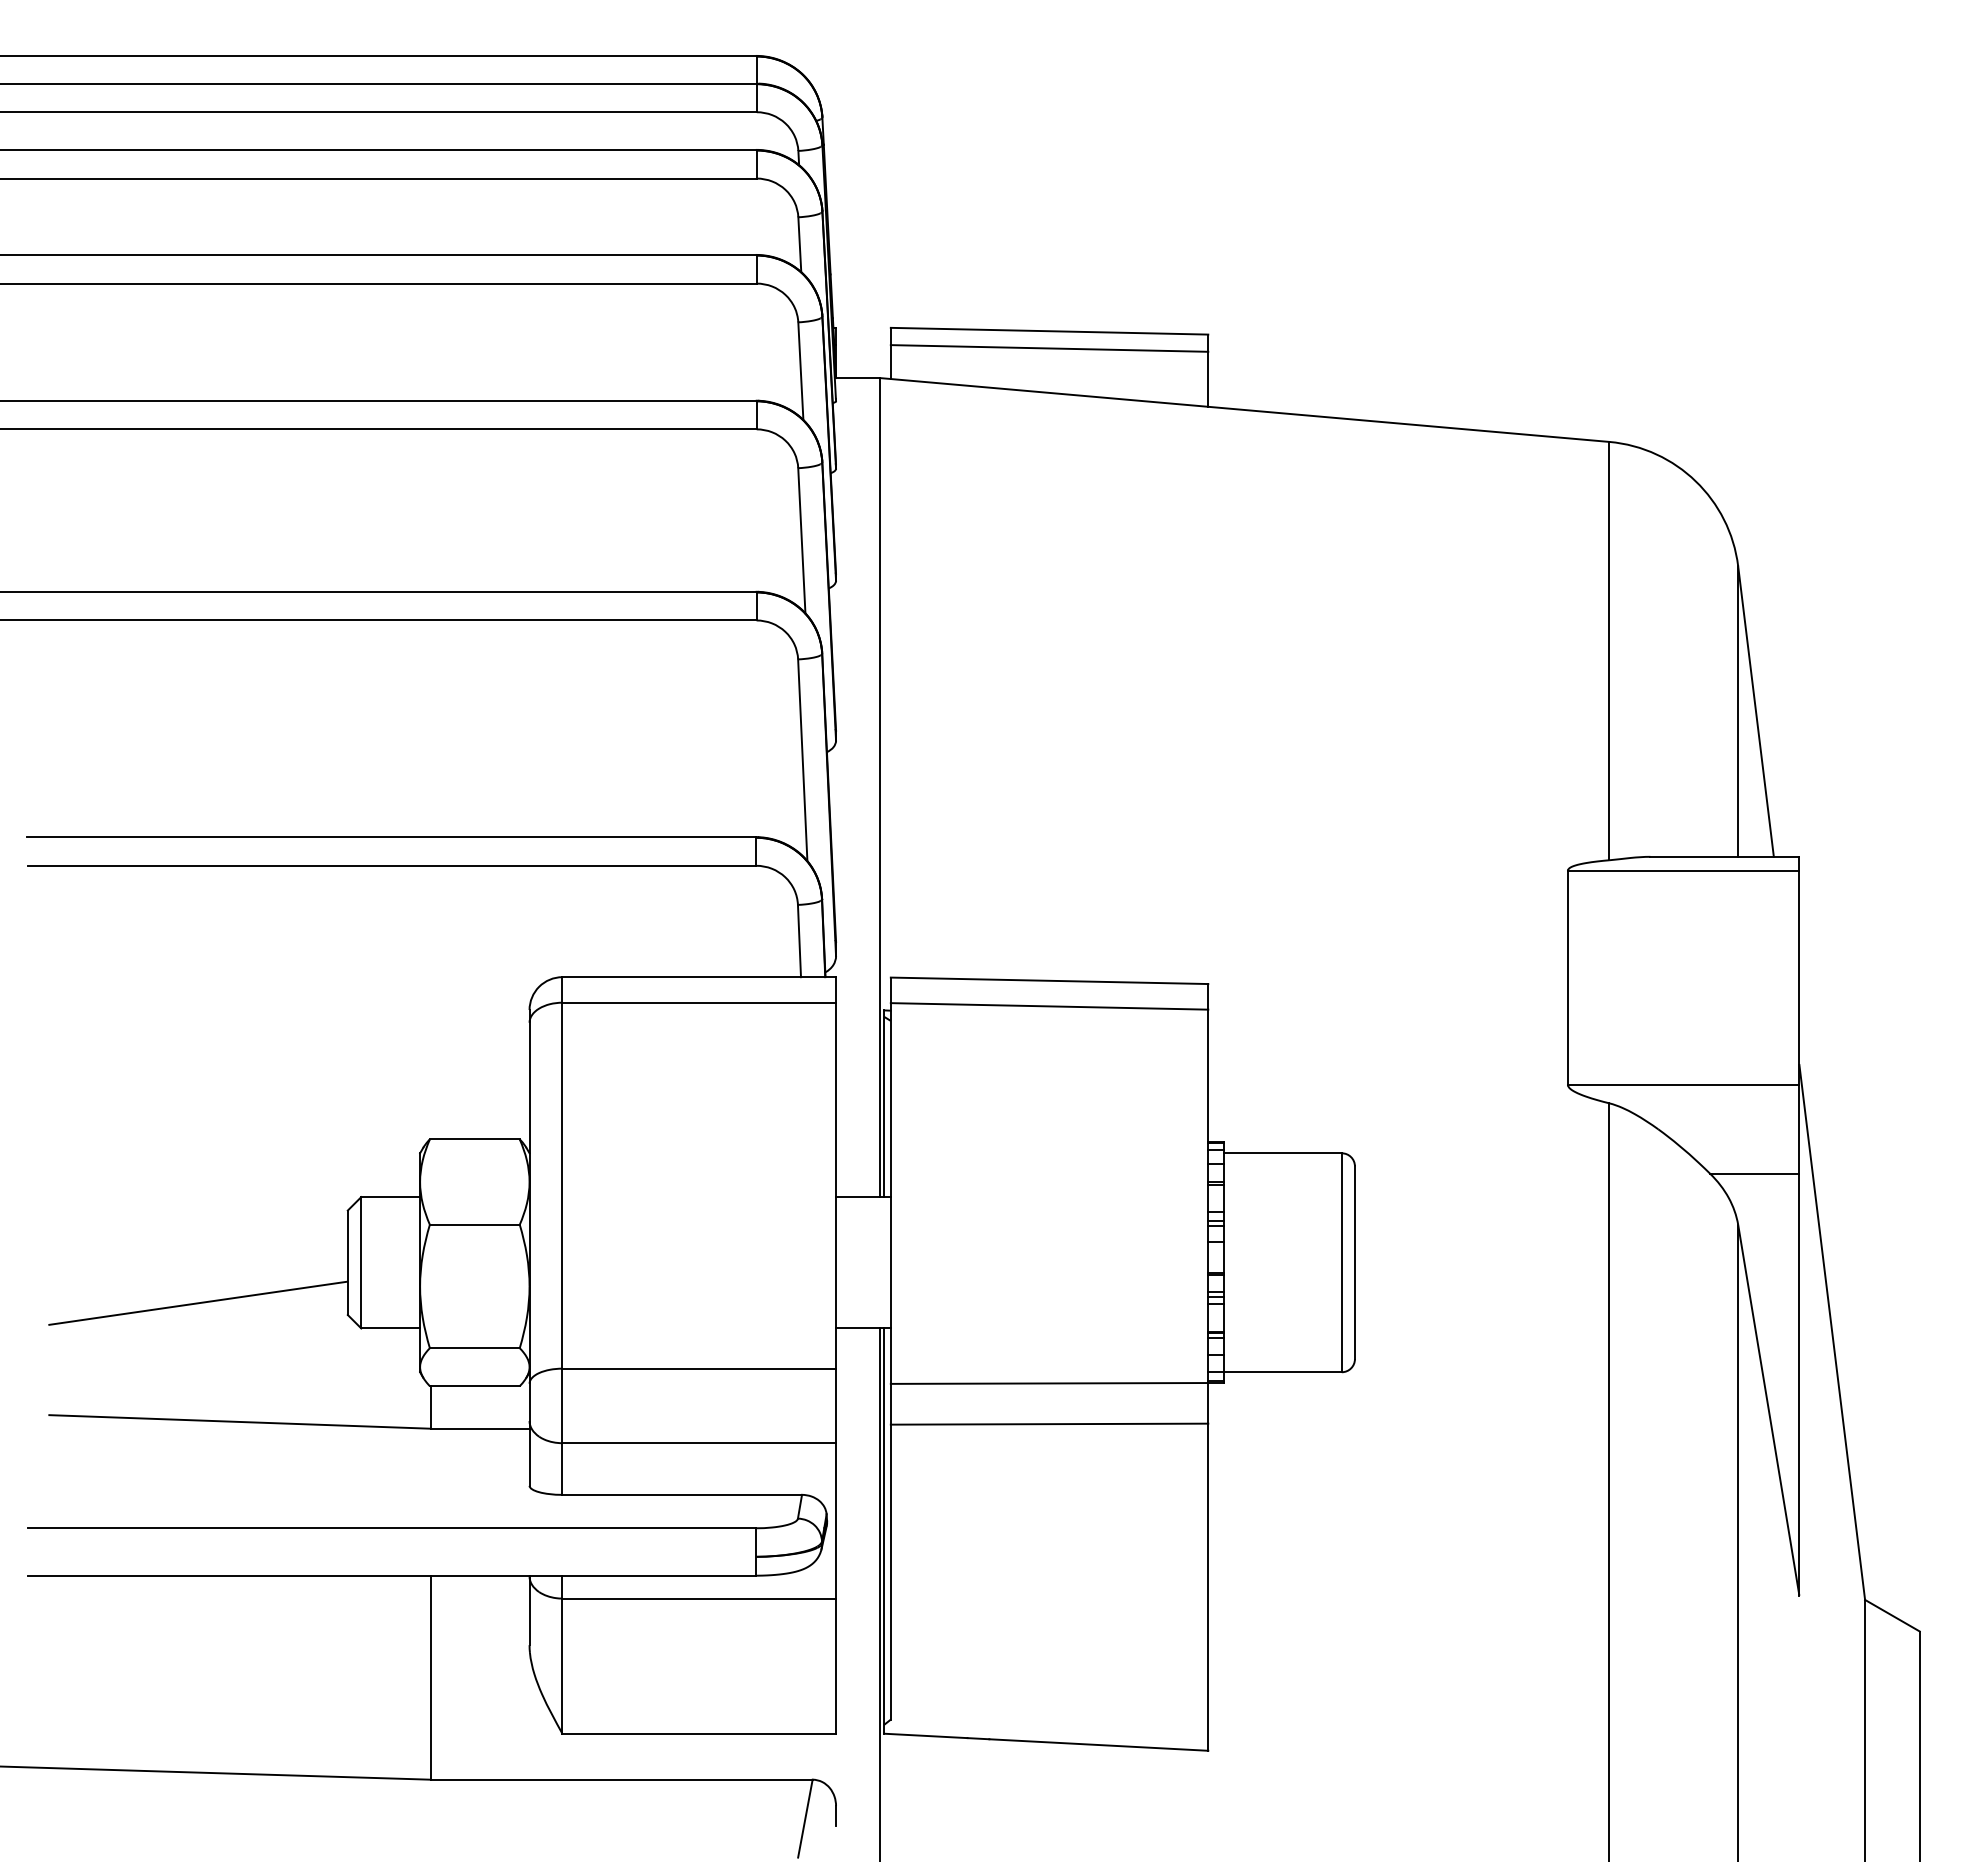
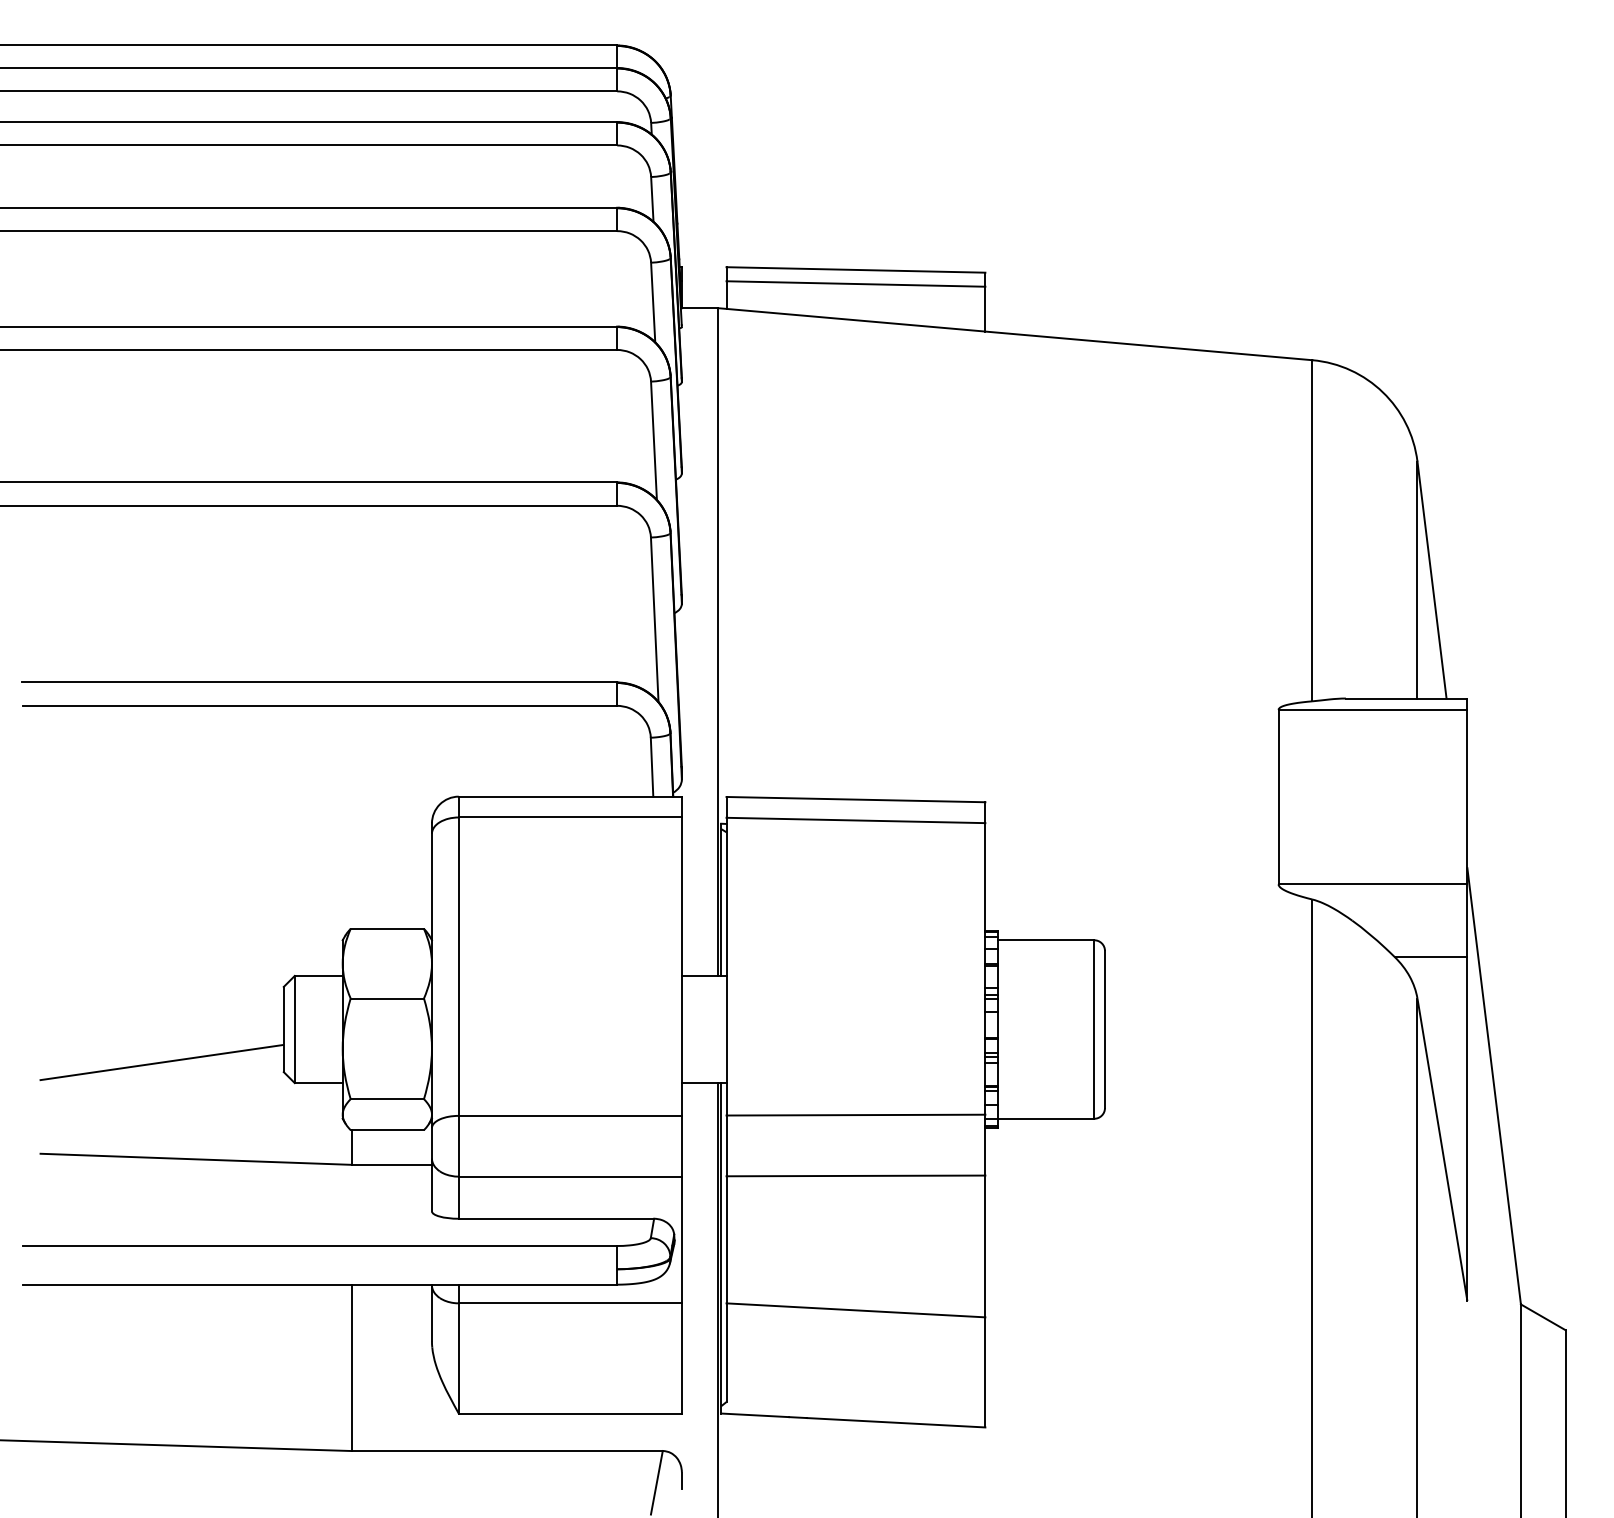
line: (1048, 1382) -> (855, 1175), moved
line: (1048, 1423) -> (855, 1114), moved
line: (1048, 1607) -> (855, 1310), added

